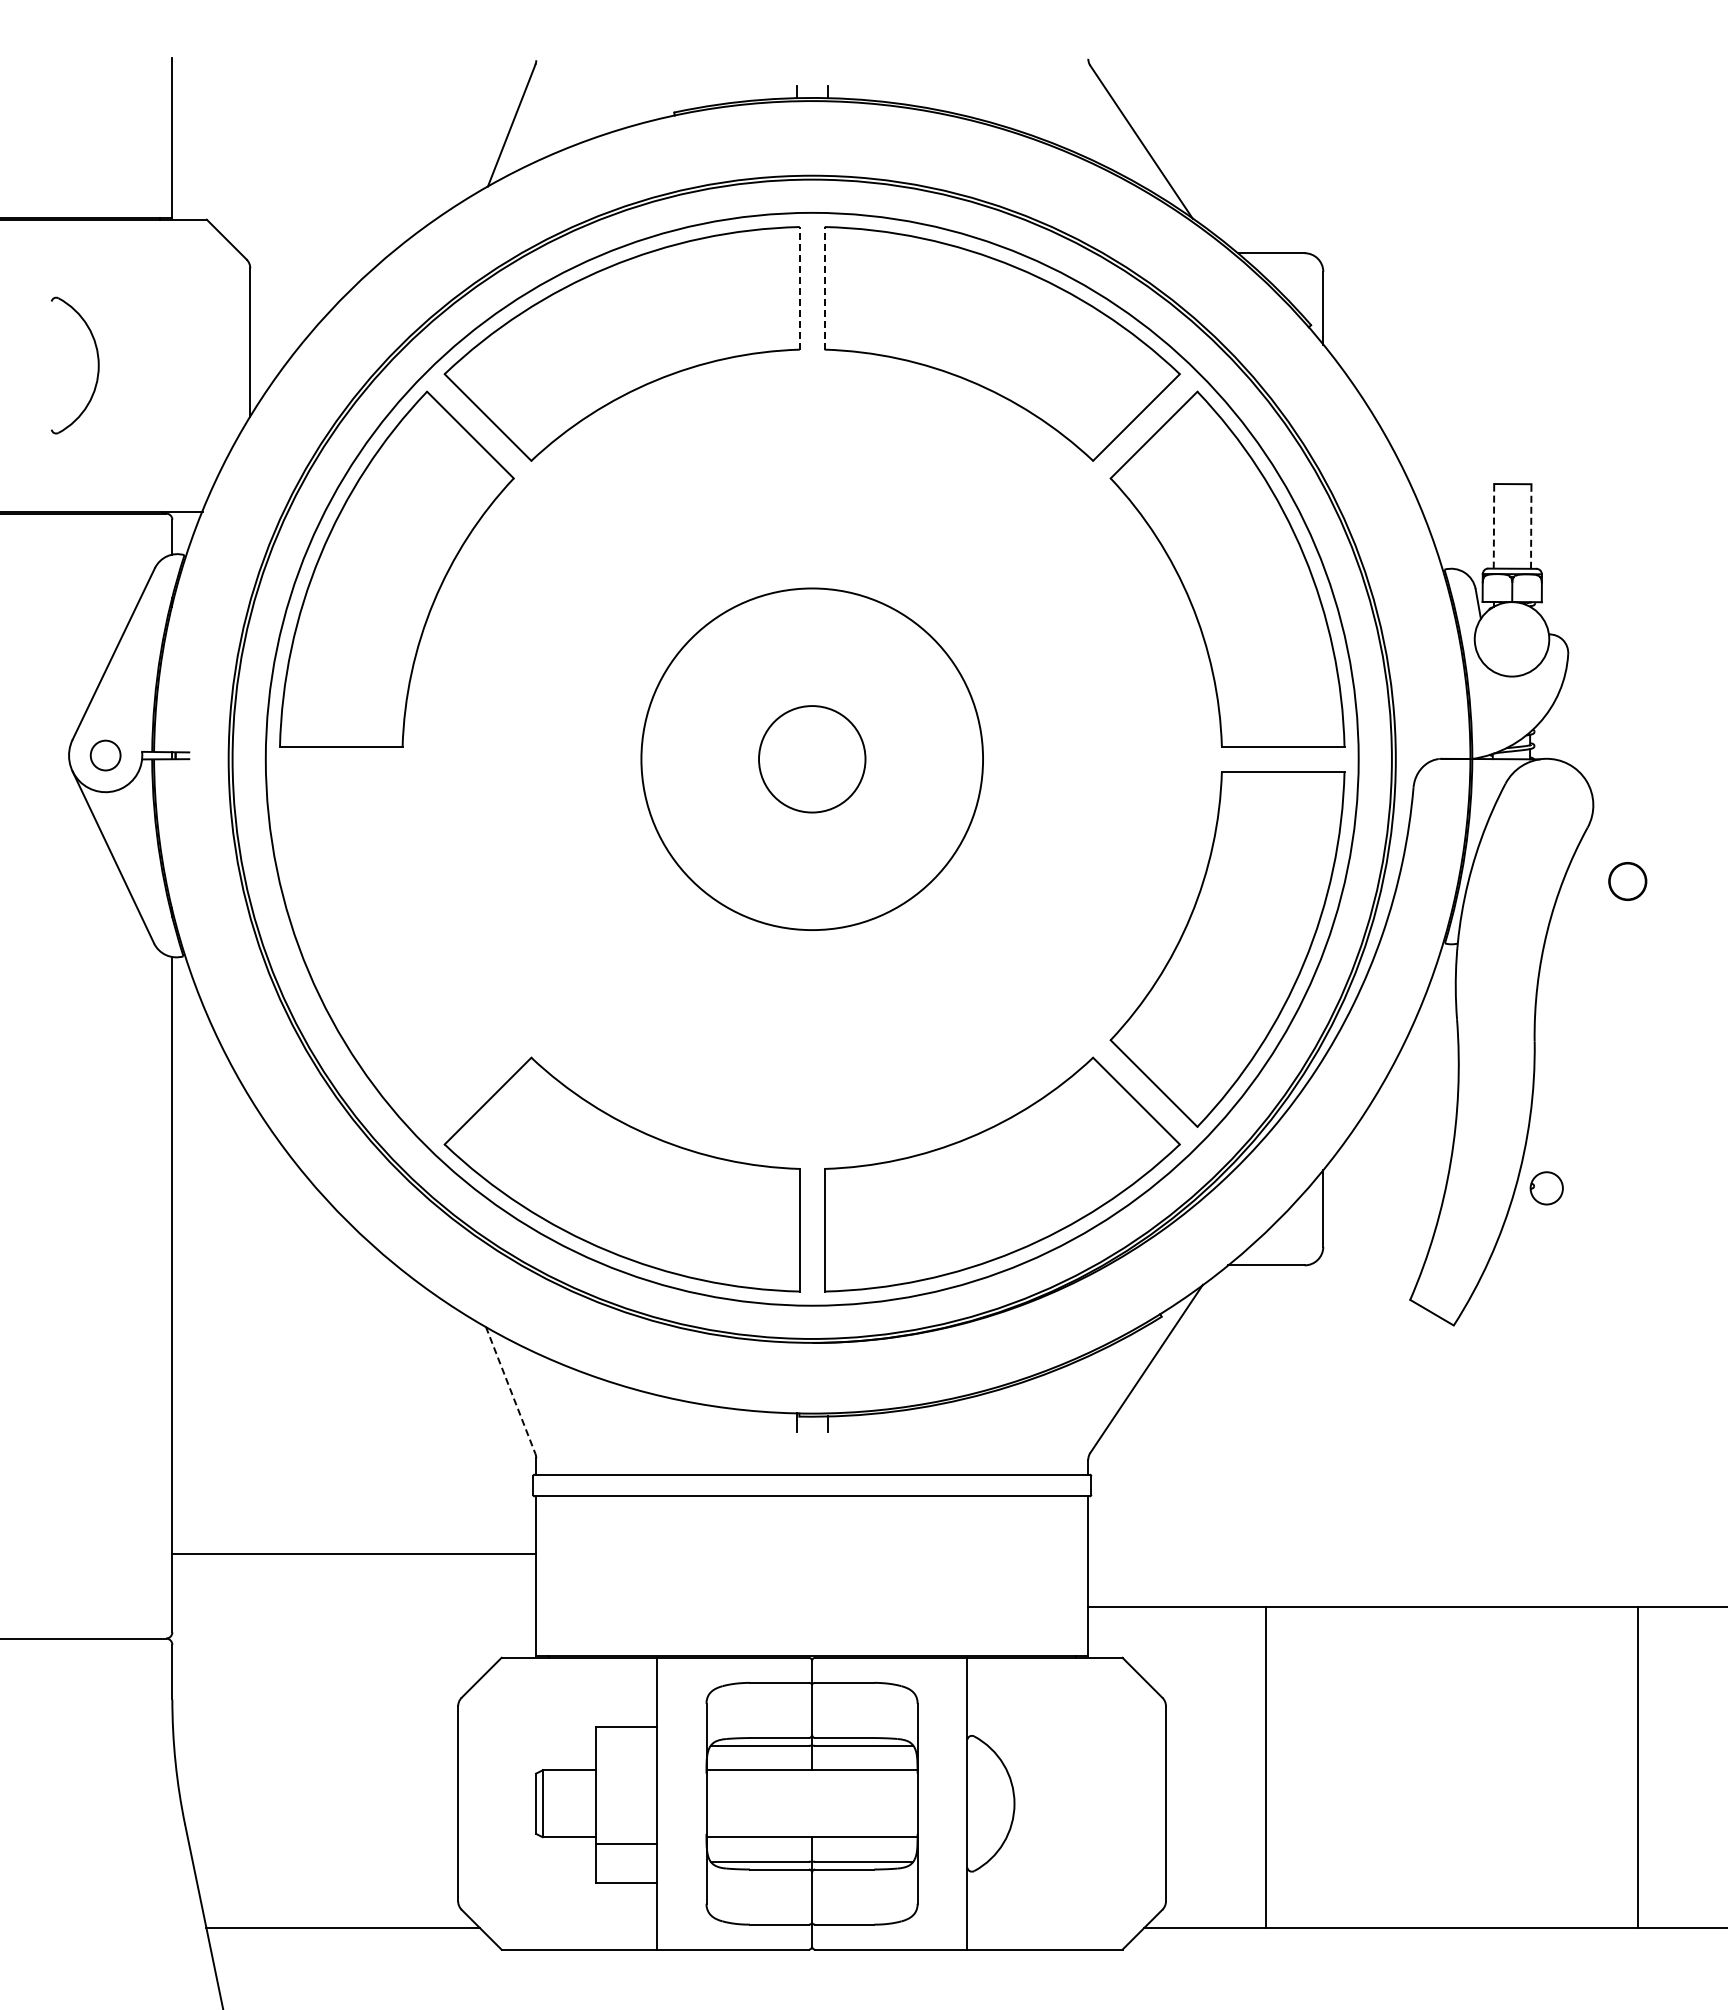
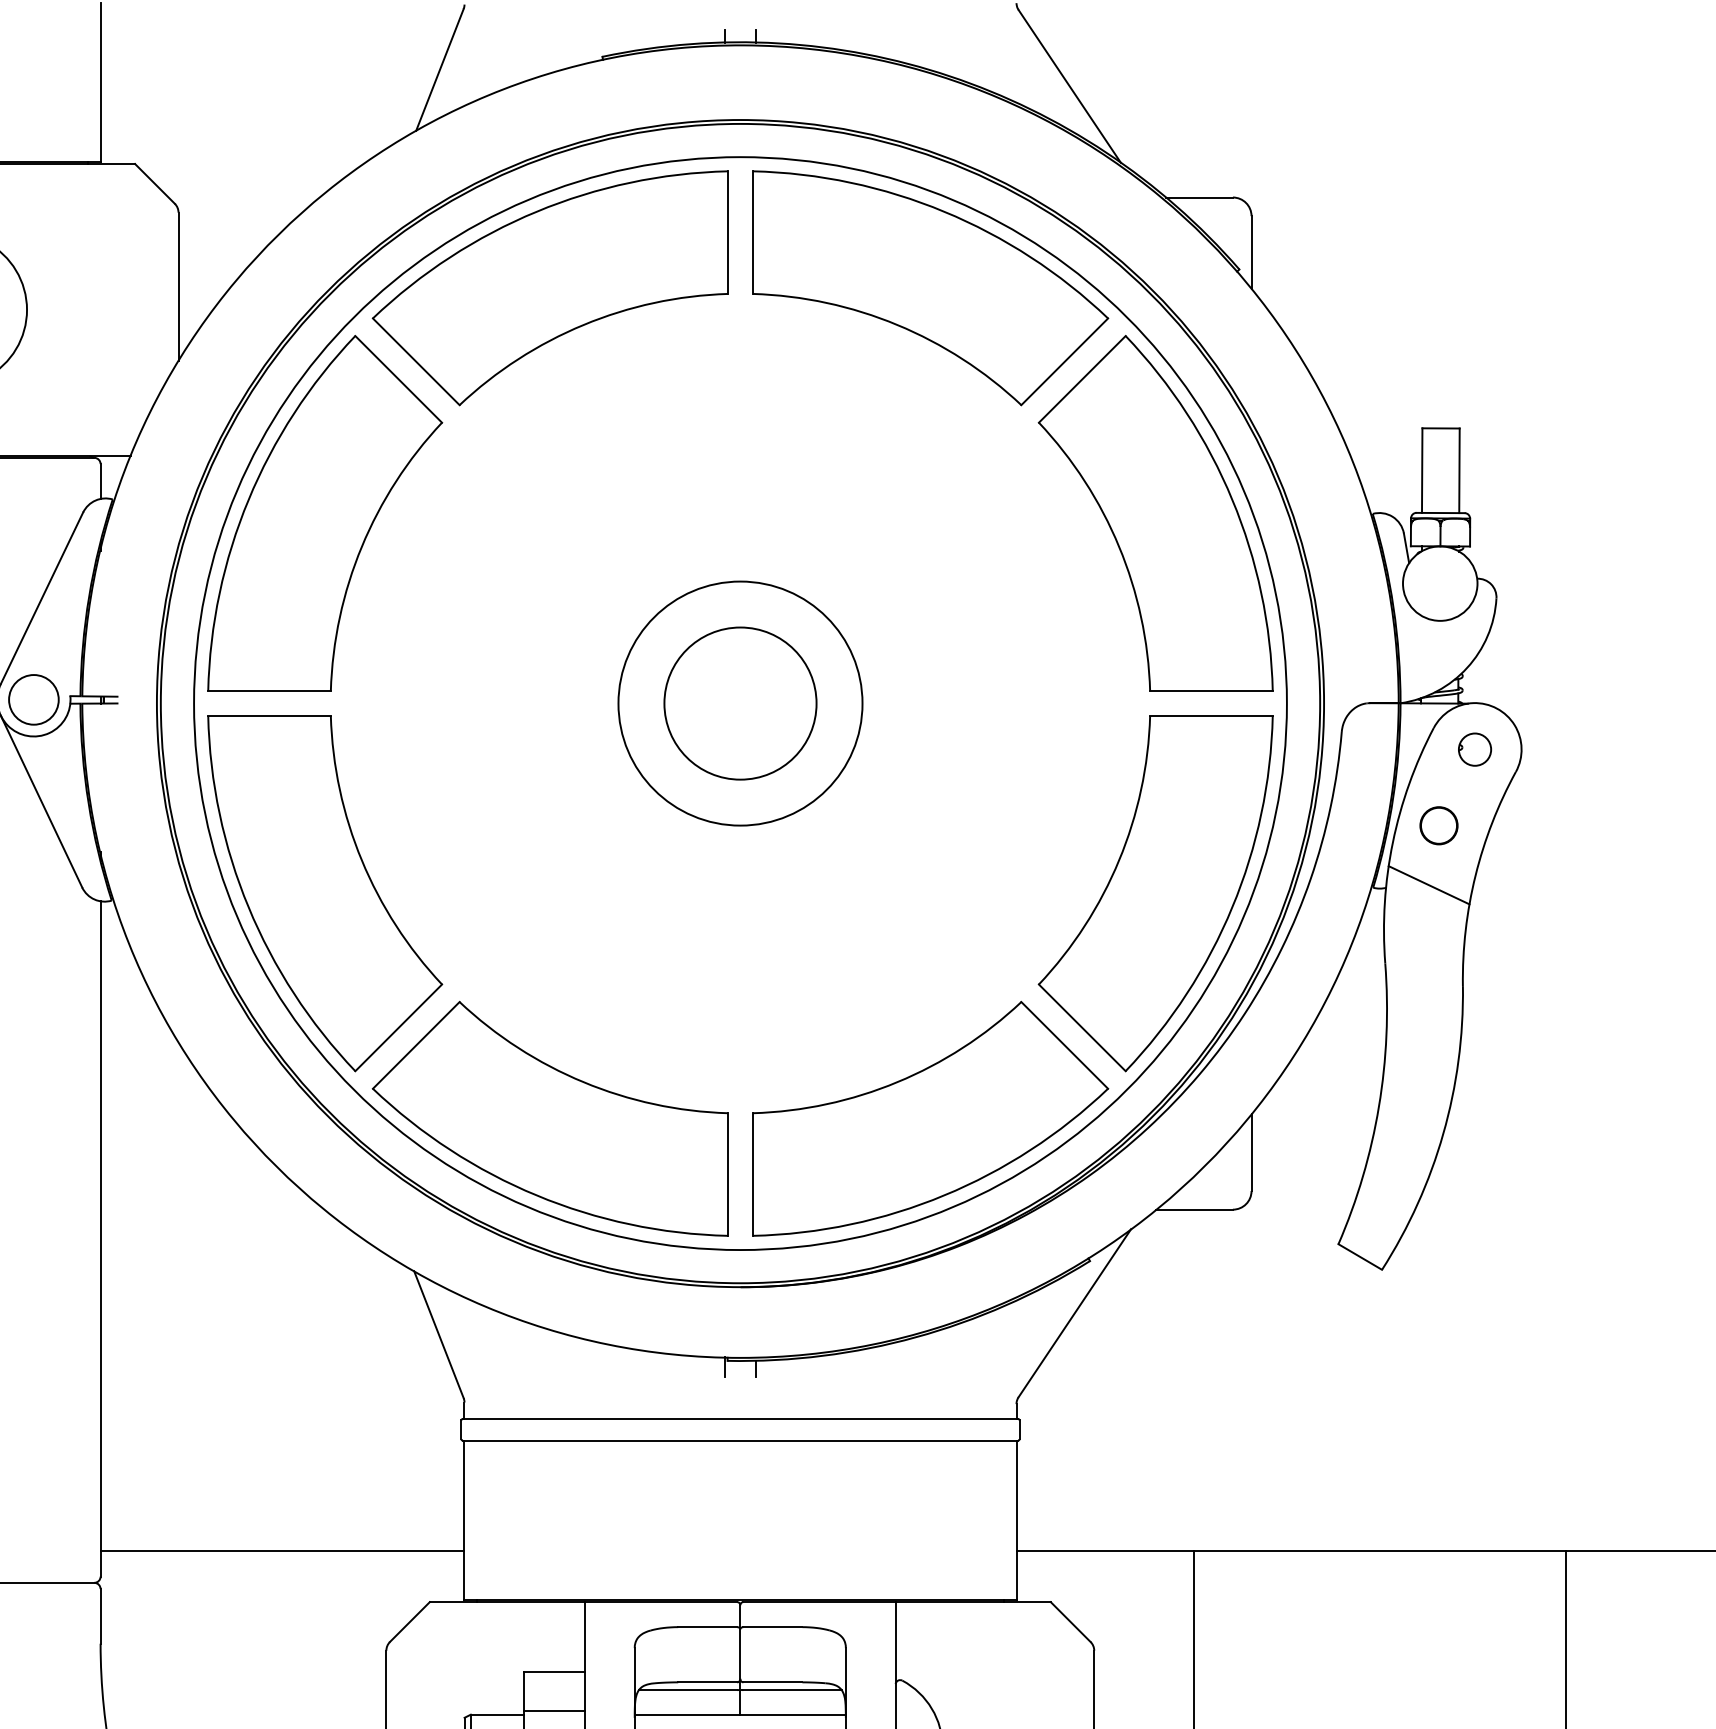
line: (799, 287) -> (727, 231), dashed -> solid
line: (824, 287) -> (752, 231), dashed -> solid
line: (1493, 525) -> (1421, 469), dashed -> solid
line: (1531, 526) -> (1459, 470), dashed -> solid
circle: (105, 755) -> (33, 699), size x1.67
circle: (812, 759) -> (740, 703), size x0.71
circle: (812, 759) -> (740, 703), size x1.43
circle: (1627, 881) -> (1438, 825), moved
line: (1500, 940) -> (1428, 884), added
part: (396, 949) -> (324, 893), added
part: (1546, 1188) -> (1474, 749), moved
line: (510, 1390) -> (438, 1334), dashed -> solid
line: (354, 1553) -> (282, 1550), moved
line: (625, 1766) -> (553, 1710), added

